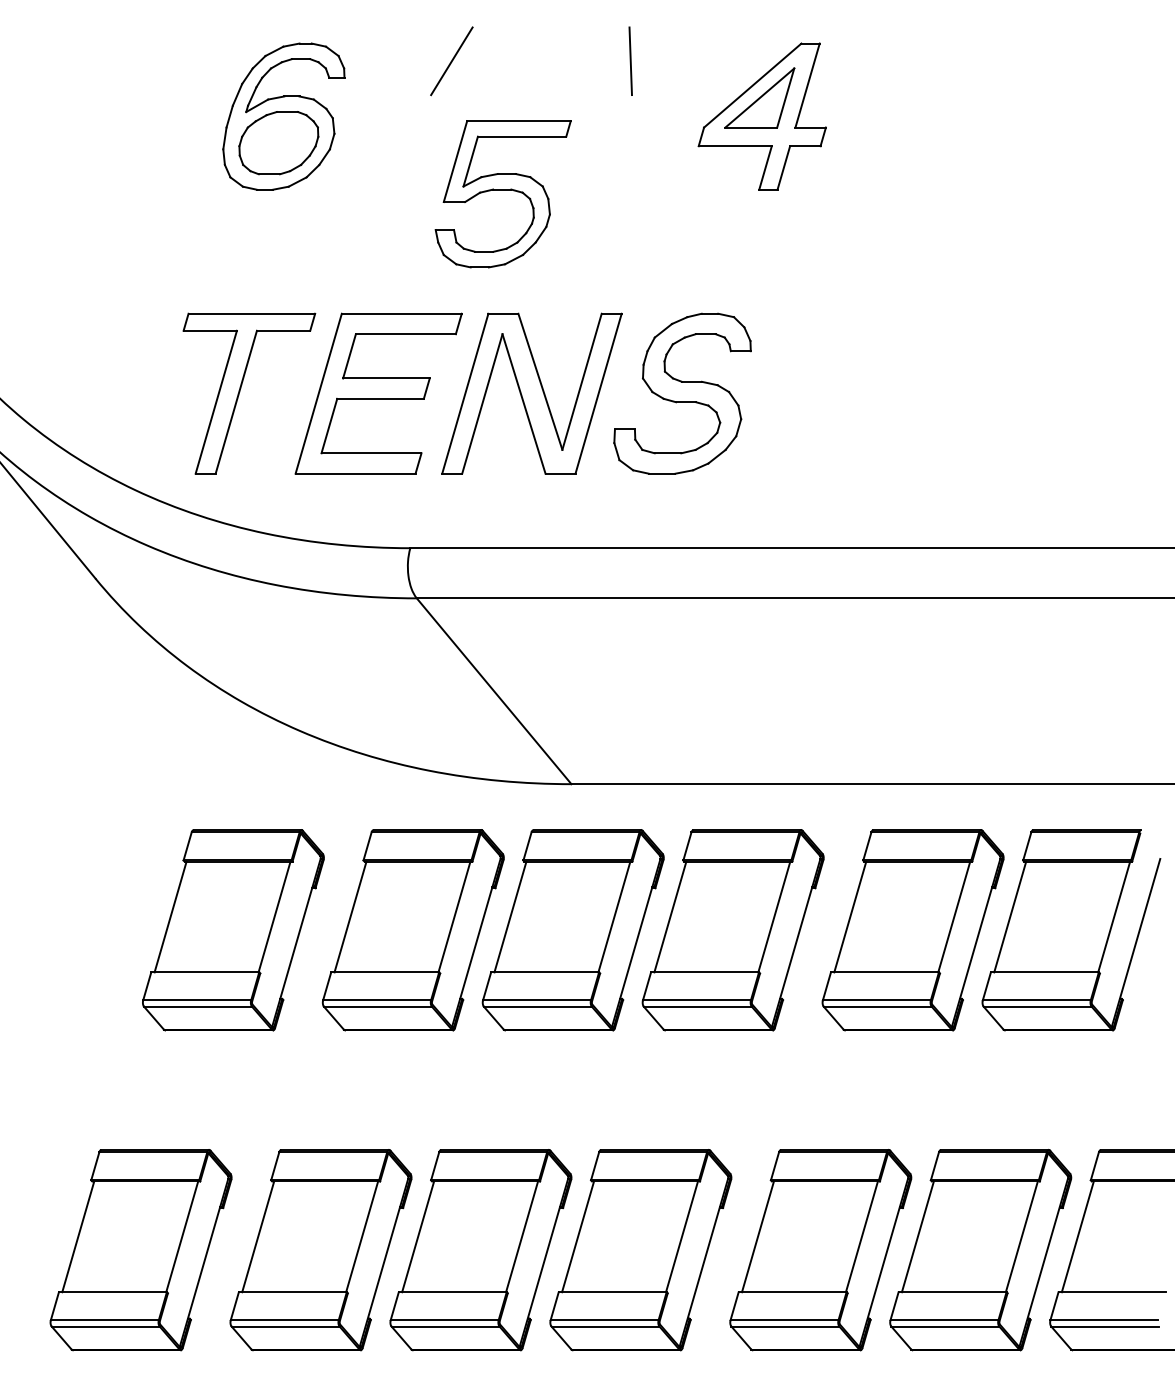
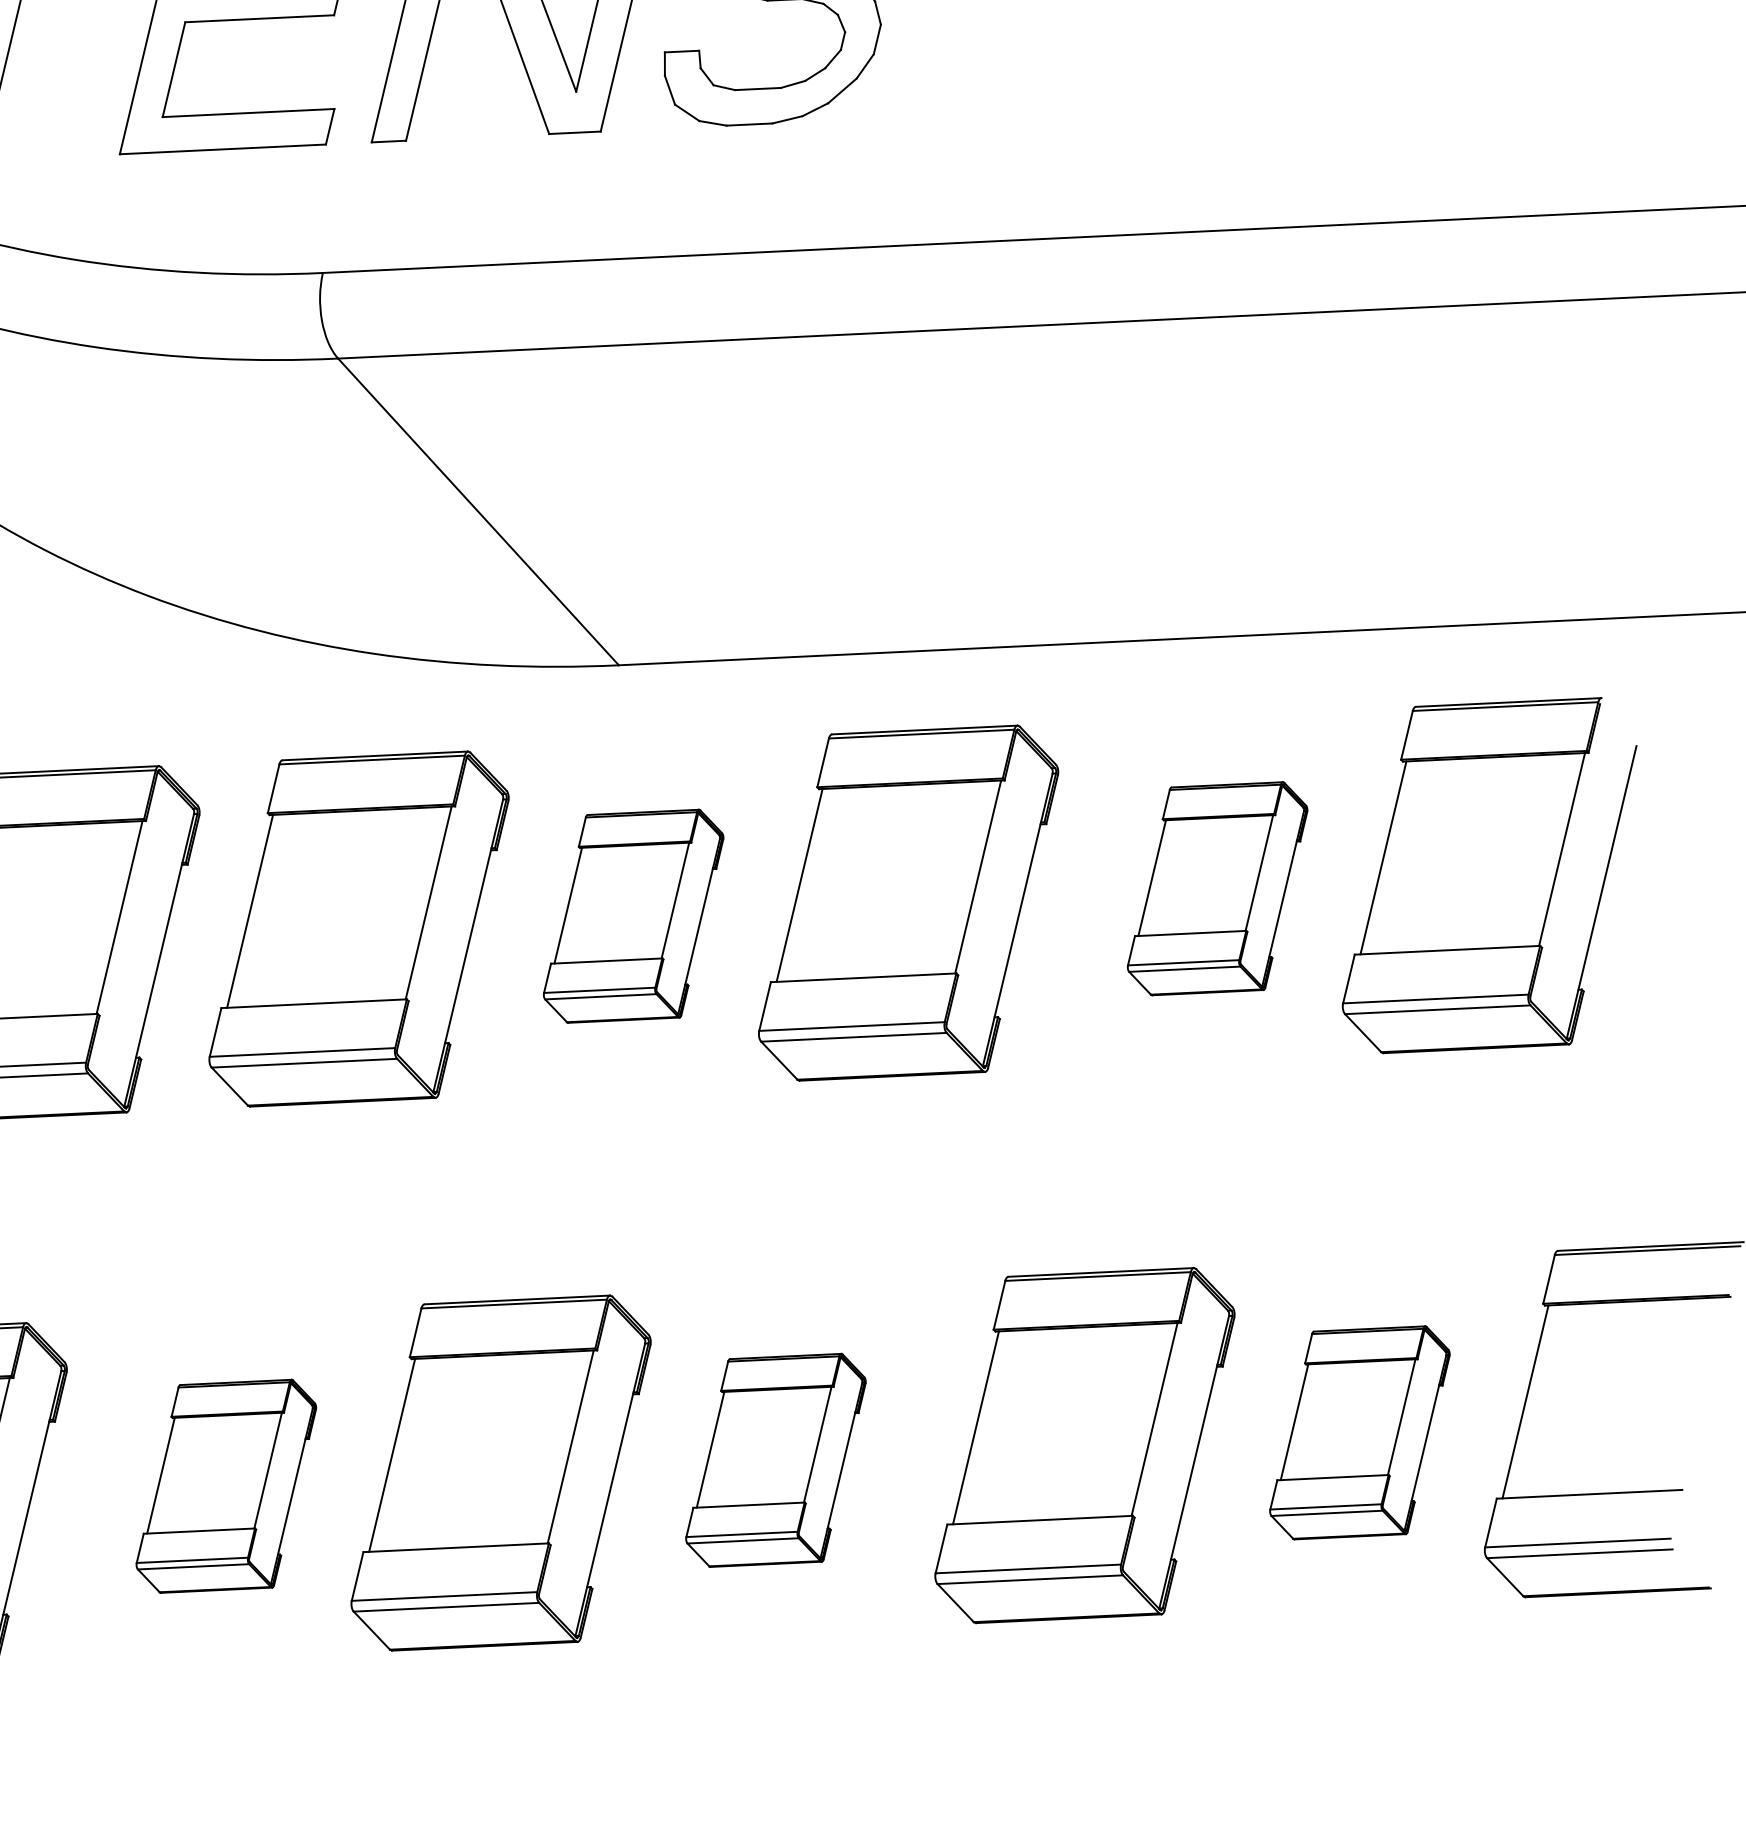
part: (572, 930) -> (632, 916), size x0.6
part: (912, 930) -> (1216, 889), size x0.6
part: (320, 1250) -> (225, 1486), size x0.6
part: (640, 1250) -> (775, 1460), size x0.6
part: (980, 1250) -> (1359, 1433), size x0.6

